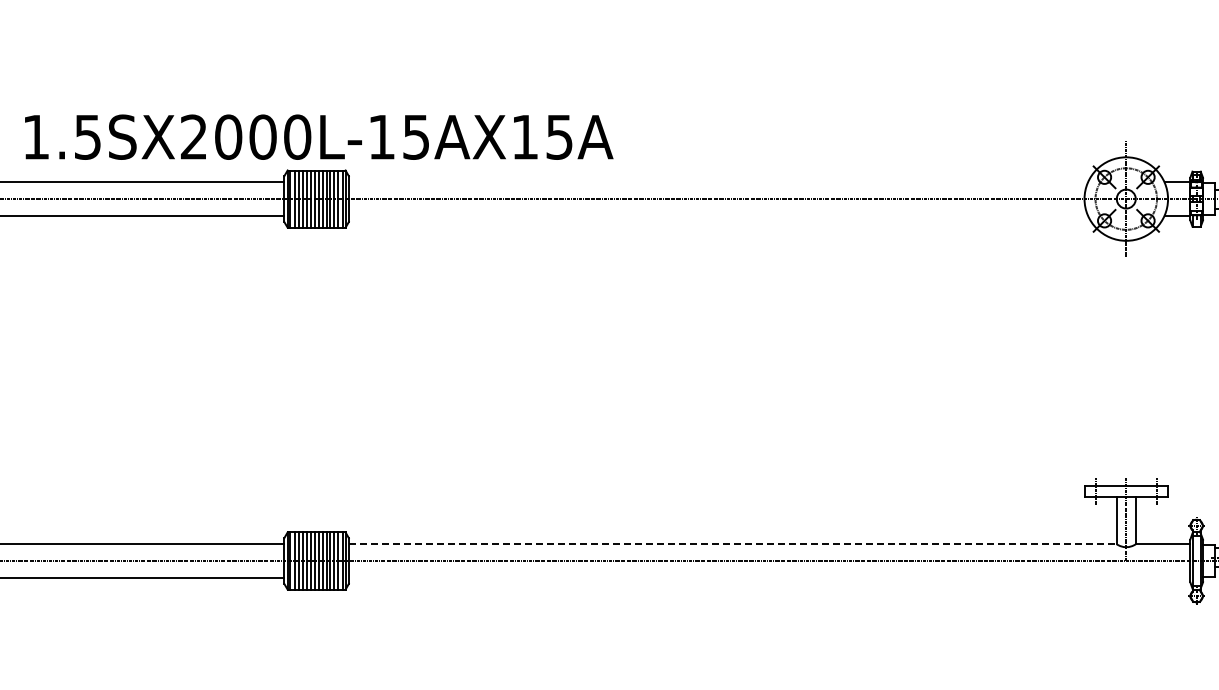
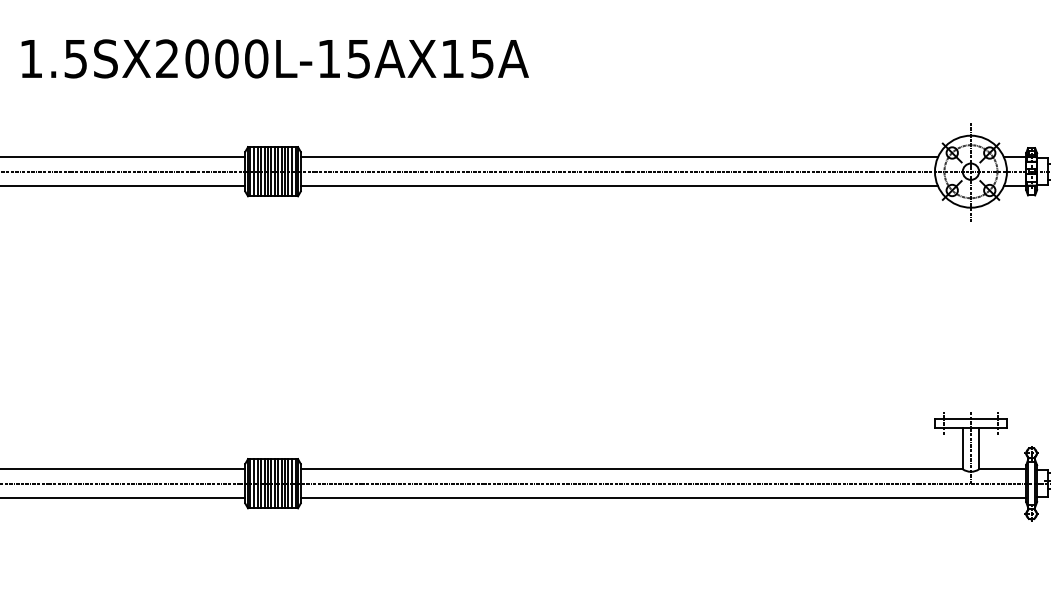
text: (319, 136) -> (275, 58), moved
line: (718, 182) -> (619, 157), added
line: (718, 215) -> (619, 185), added
line: (732, 544) -> (631, 469), dashed -> solid
line: (769, 577) -> (663, 497), added

